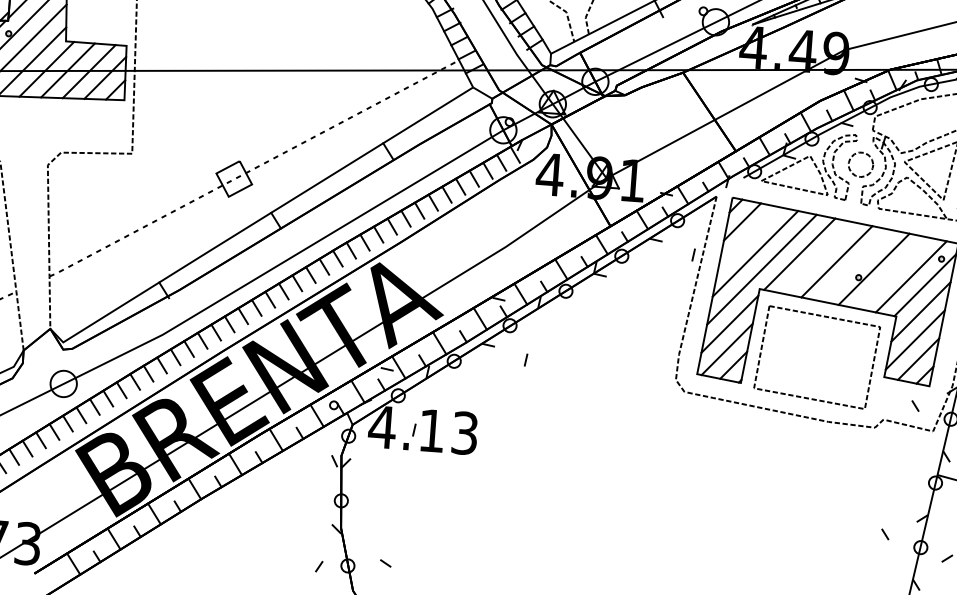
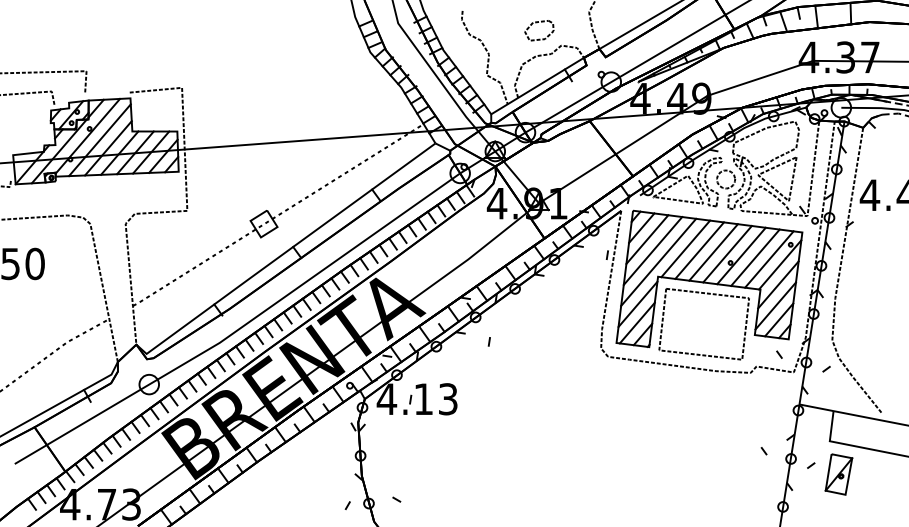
line: (749, 237) -> (647, 239), added
line: (818, 257) -> (699, 250), added
line: (855, 264) -> (727, 253), added
line: (892, 272) -> (755, 257), added

